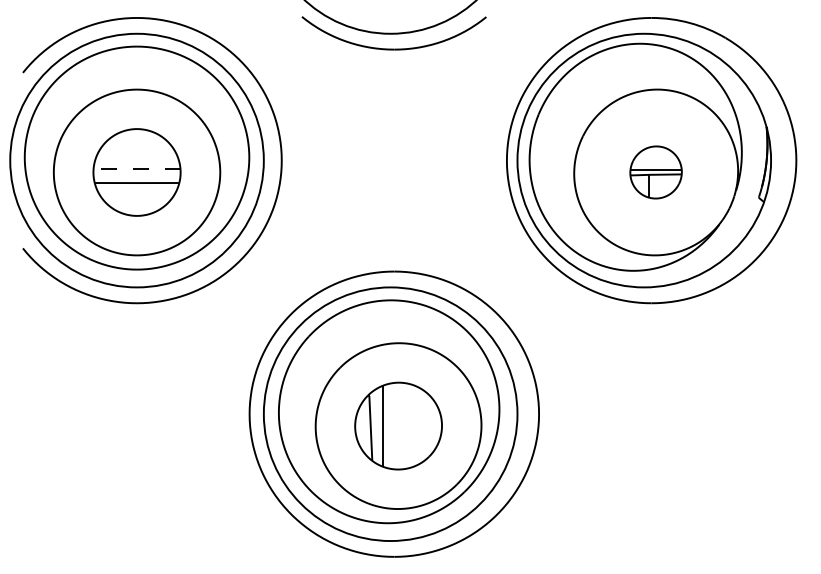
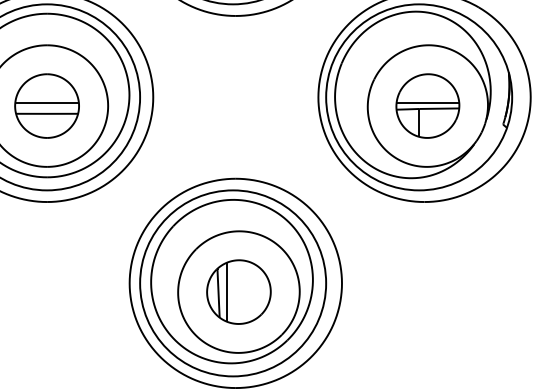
line: (136, 168) -> (46, 103), dashed -> solid
part: (655, 172) -> (427, 106), size x1.67

